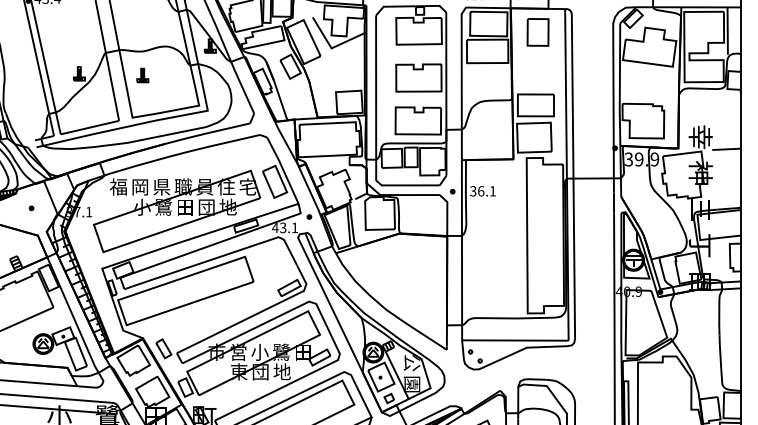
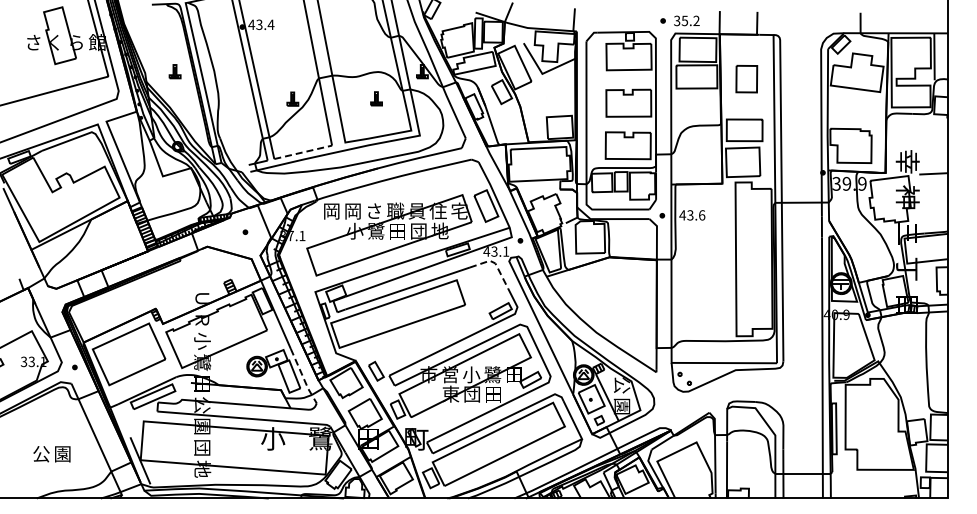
part: (537, 31) -> (746, 78), moved
part: (142, 75) -> (376, 98), moved
line: (90, 127) -> (303, 152), solid -> dashed
text: (118, 186) -> (331, 210), 福 -> 岡
text: (161, 187) -> (374, 211), 県 -> さ
text: (483, 191) -> (692, 215), 36.1 -> 43.6
line: (284, 239) -> (495, 263), solid -> dashed
line: (90, 355) -> (303, 377), solid -> dashed
text: (282, 371) -> (493, 393), 地 -> 田

